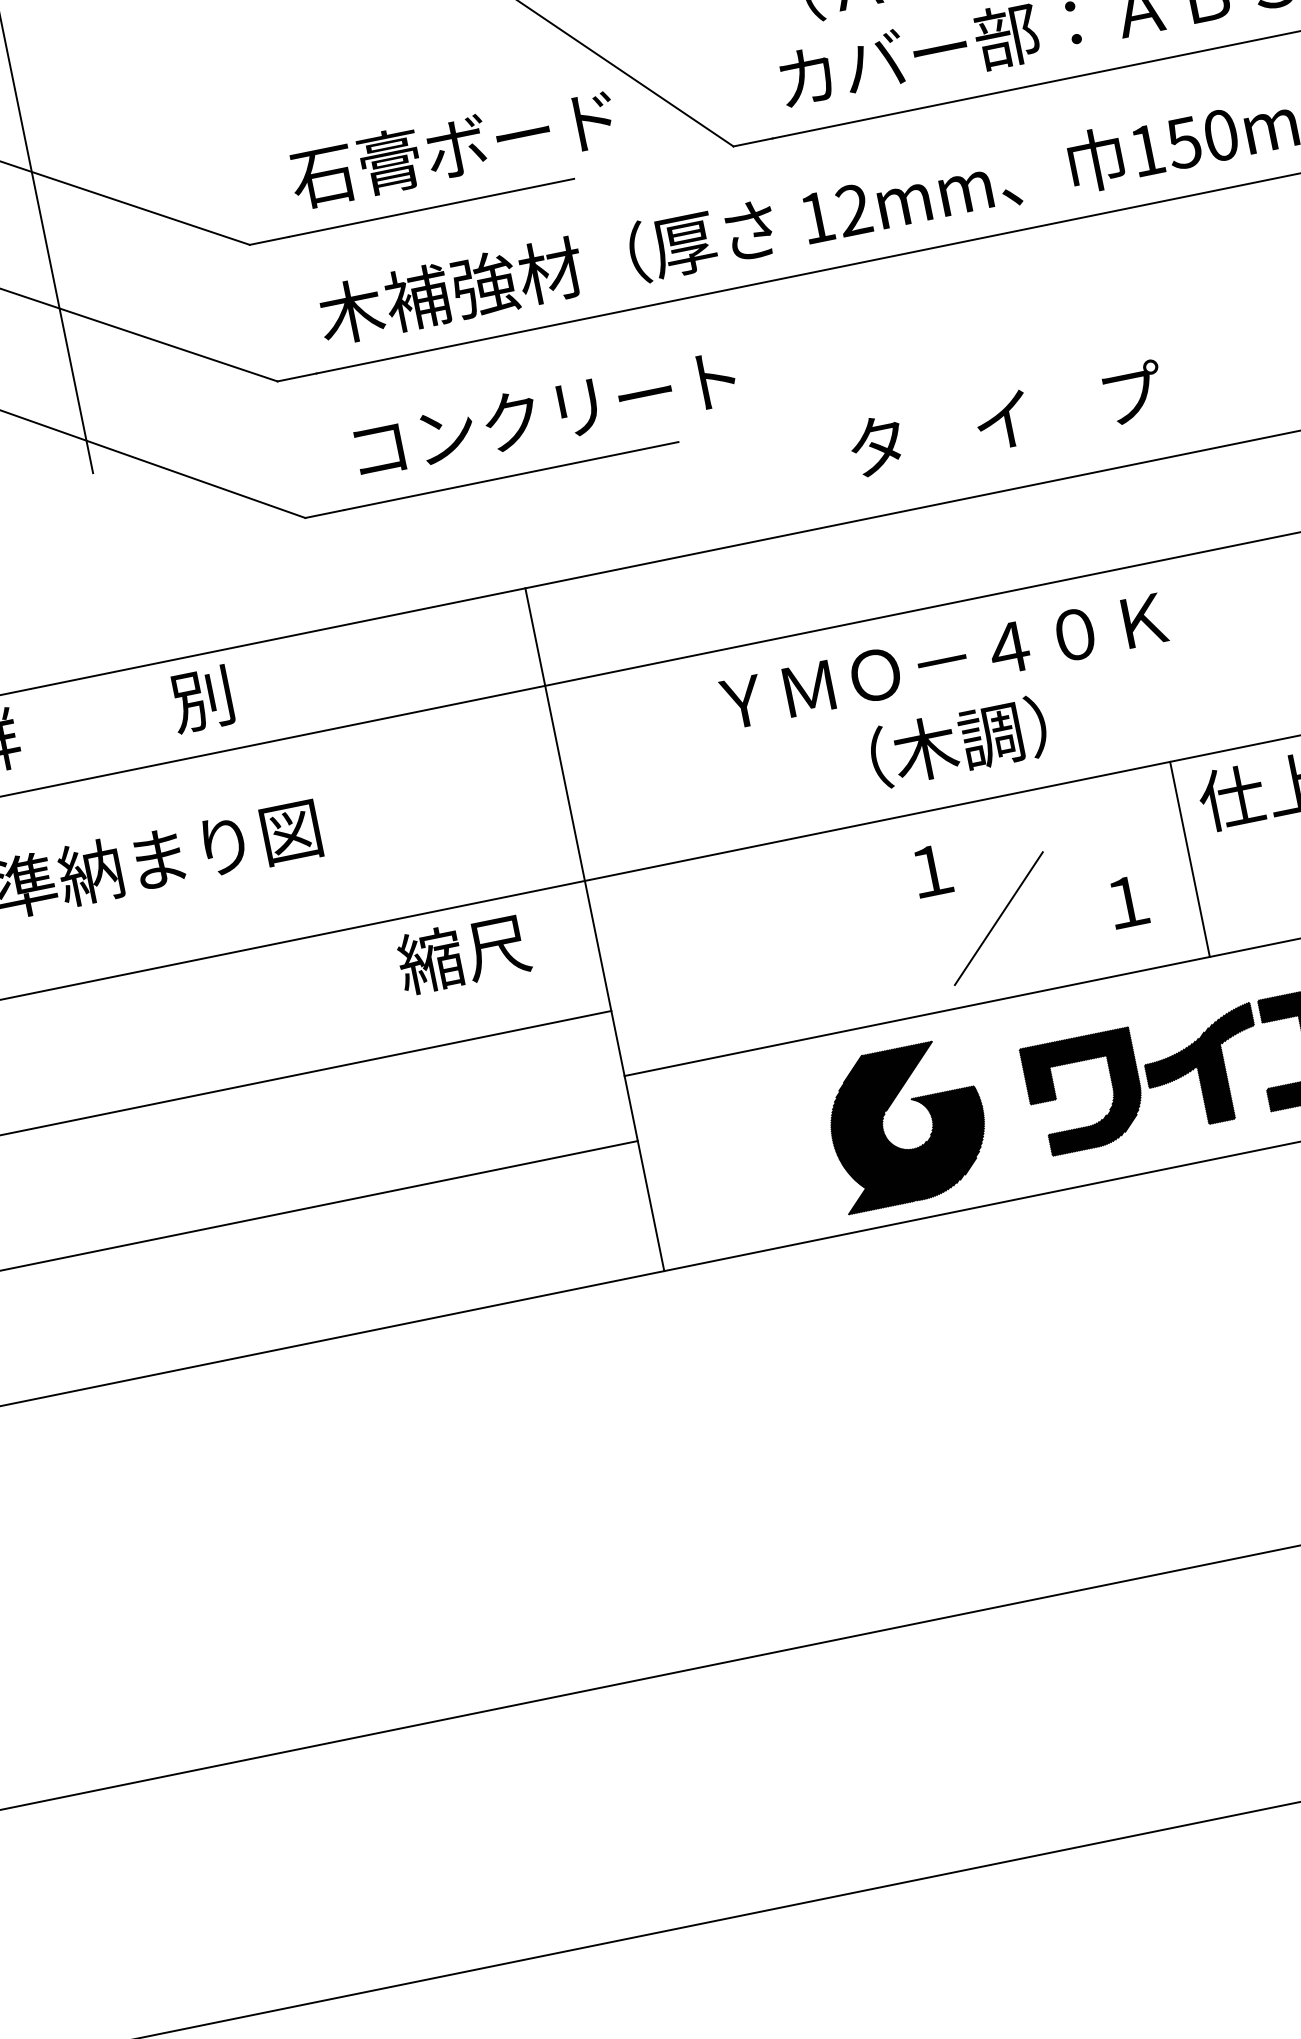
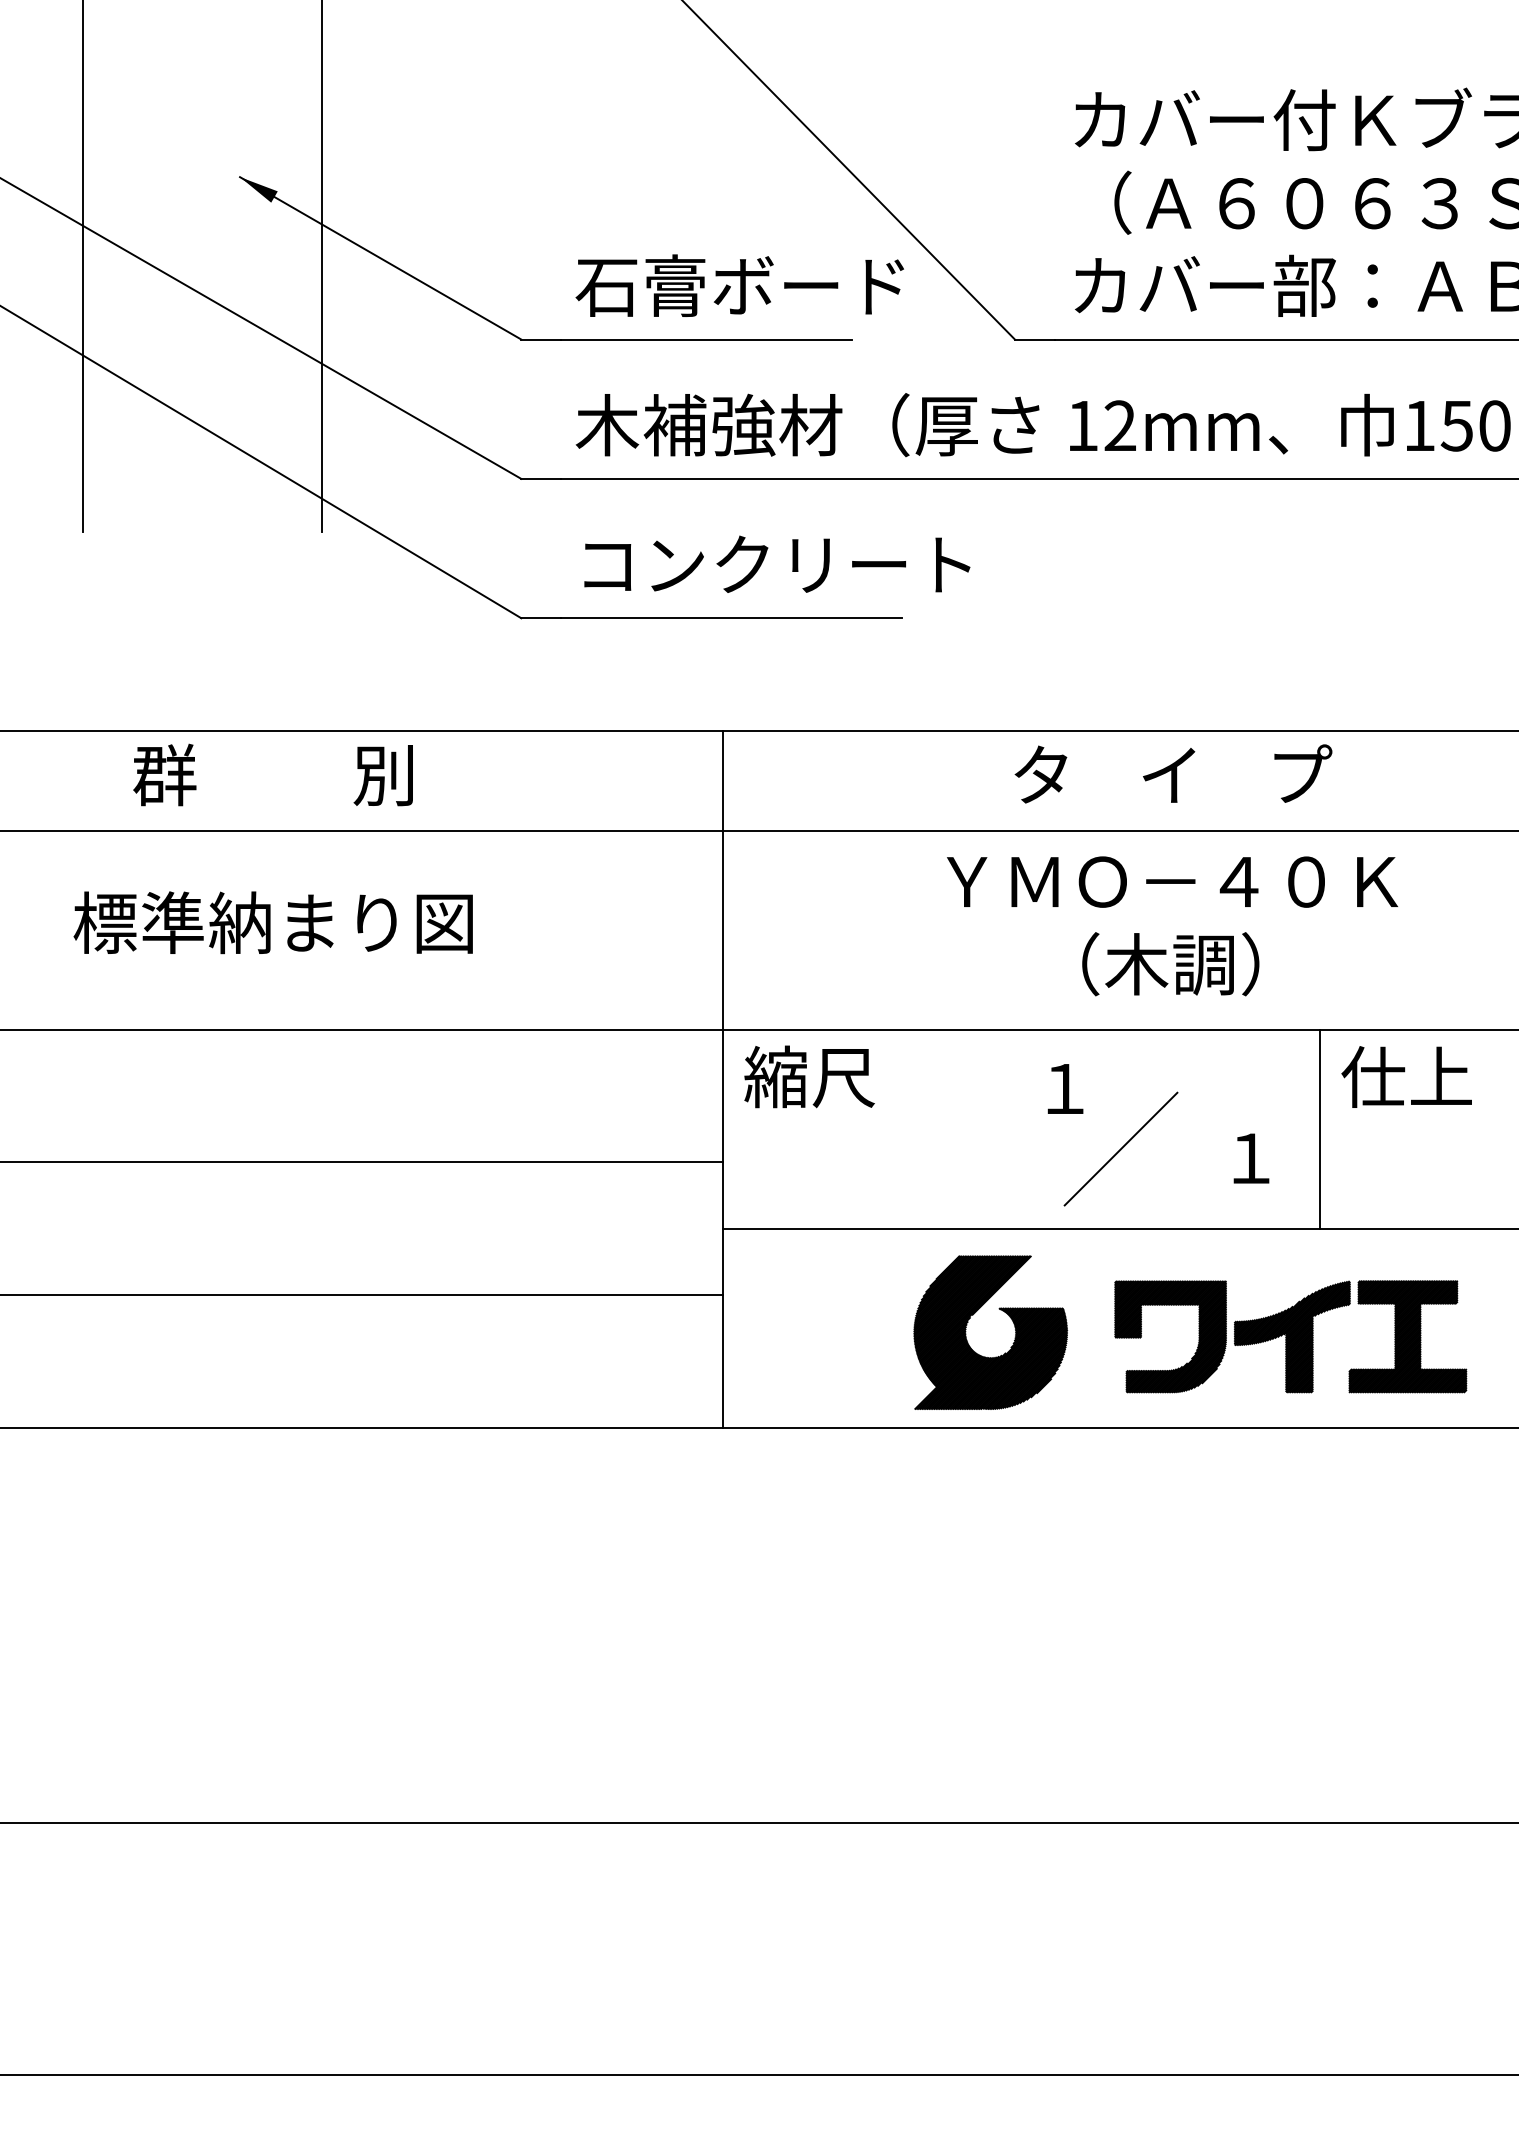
text: (1006, 418) -> (1173, 773), moved
text: (952, 704) -> (1172, 926), moved
text: (463, 953) -> (809, 1076), moved

